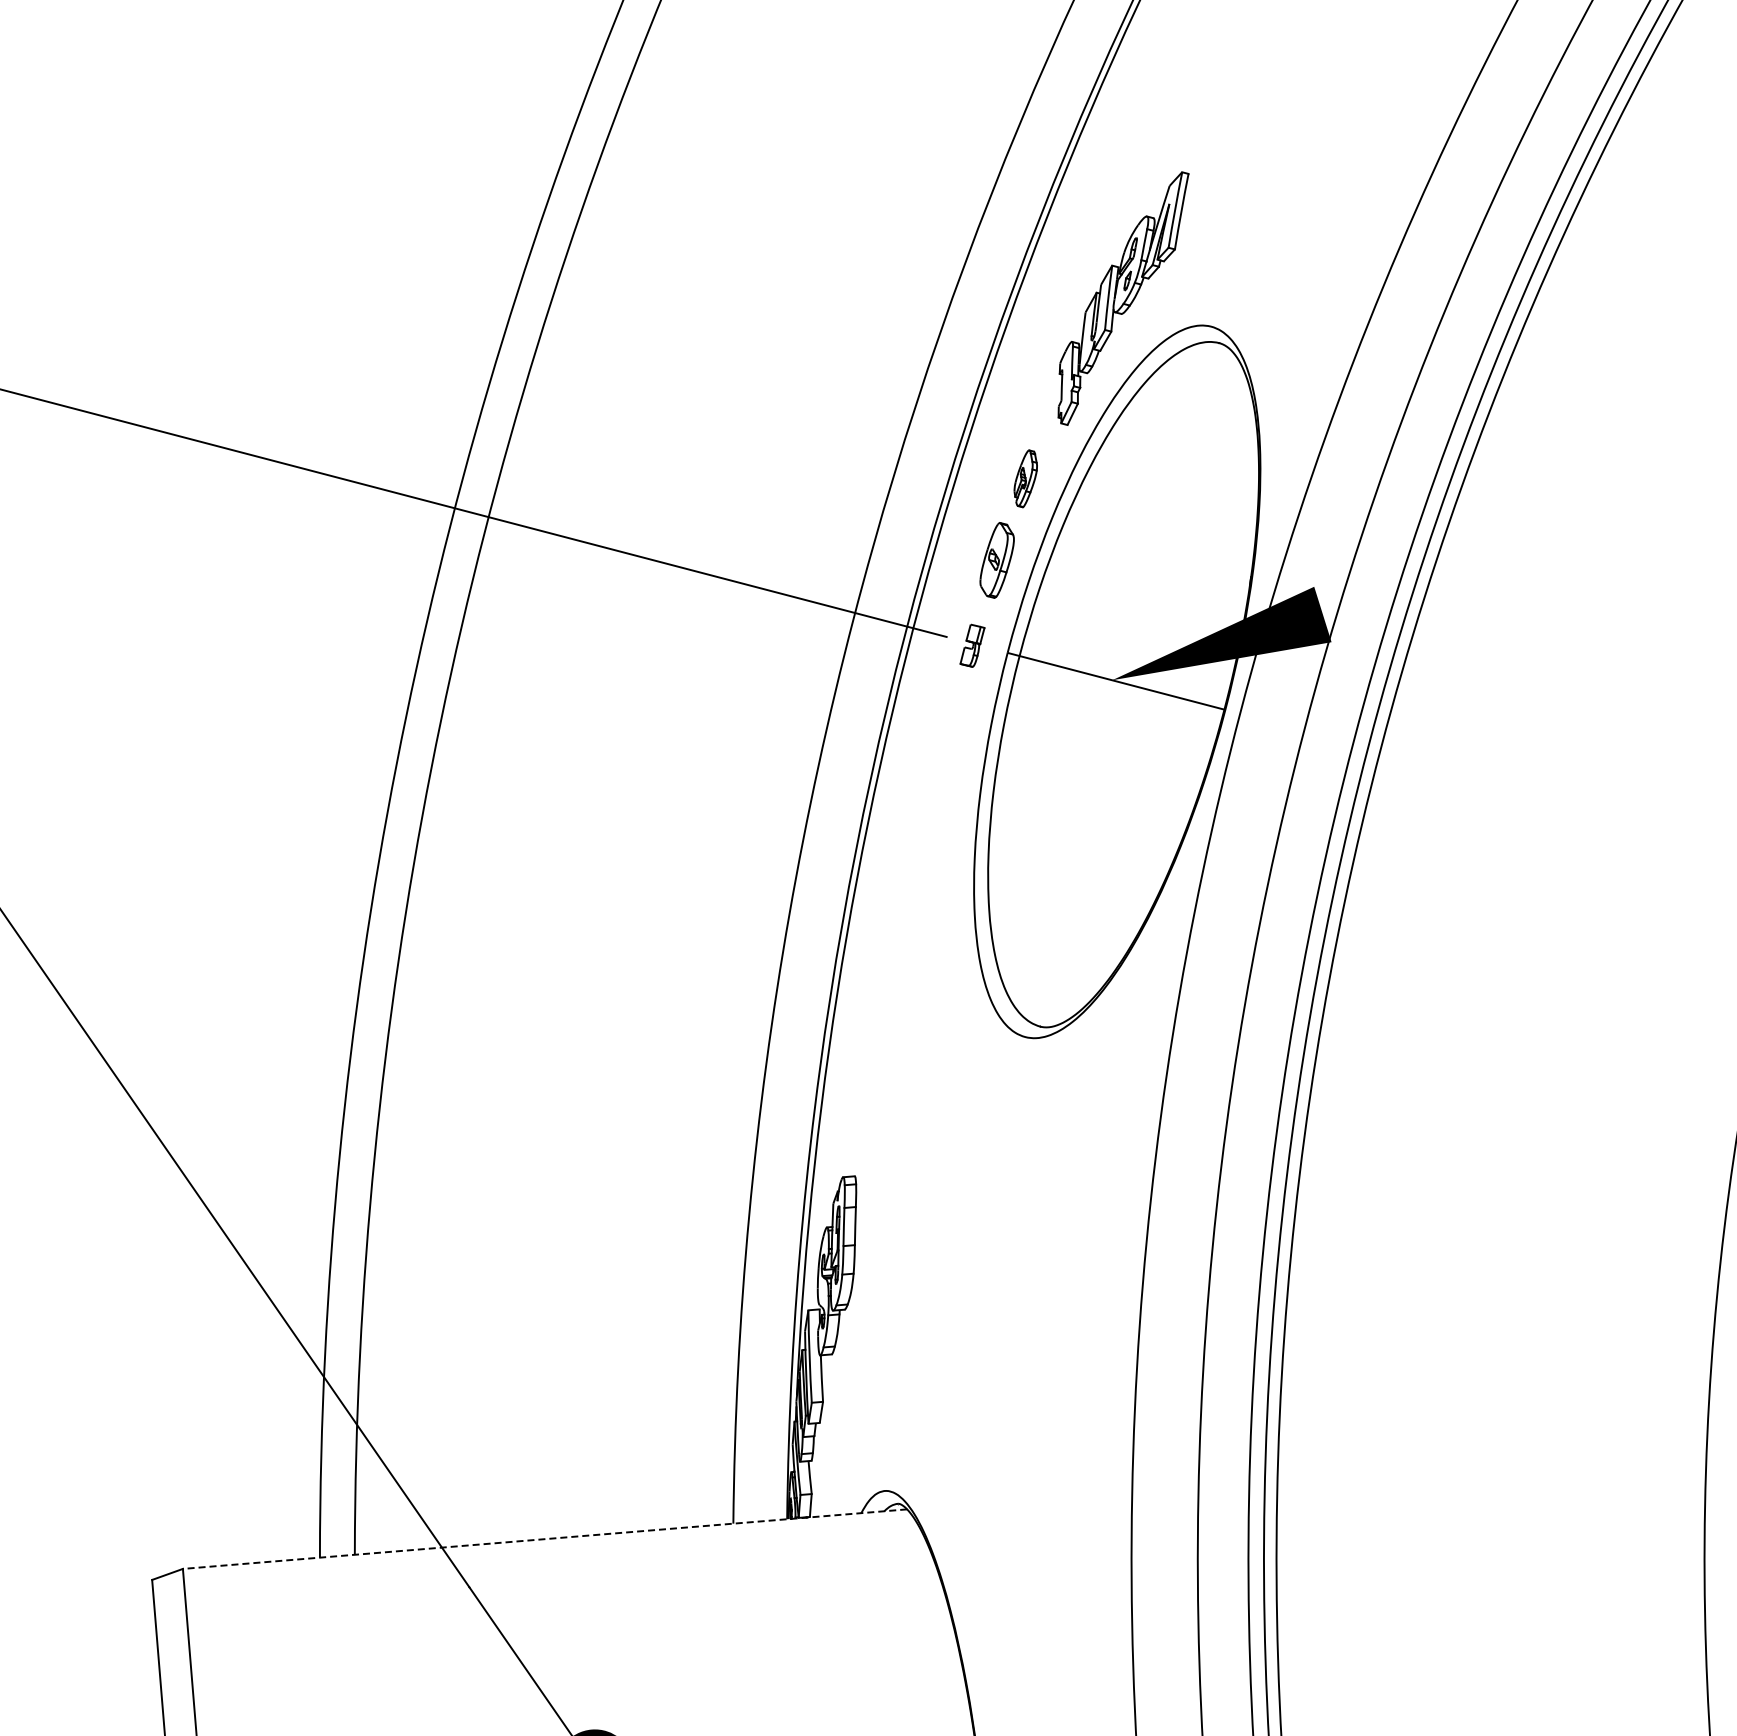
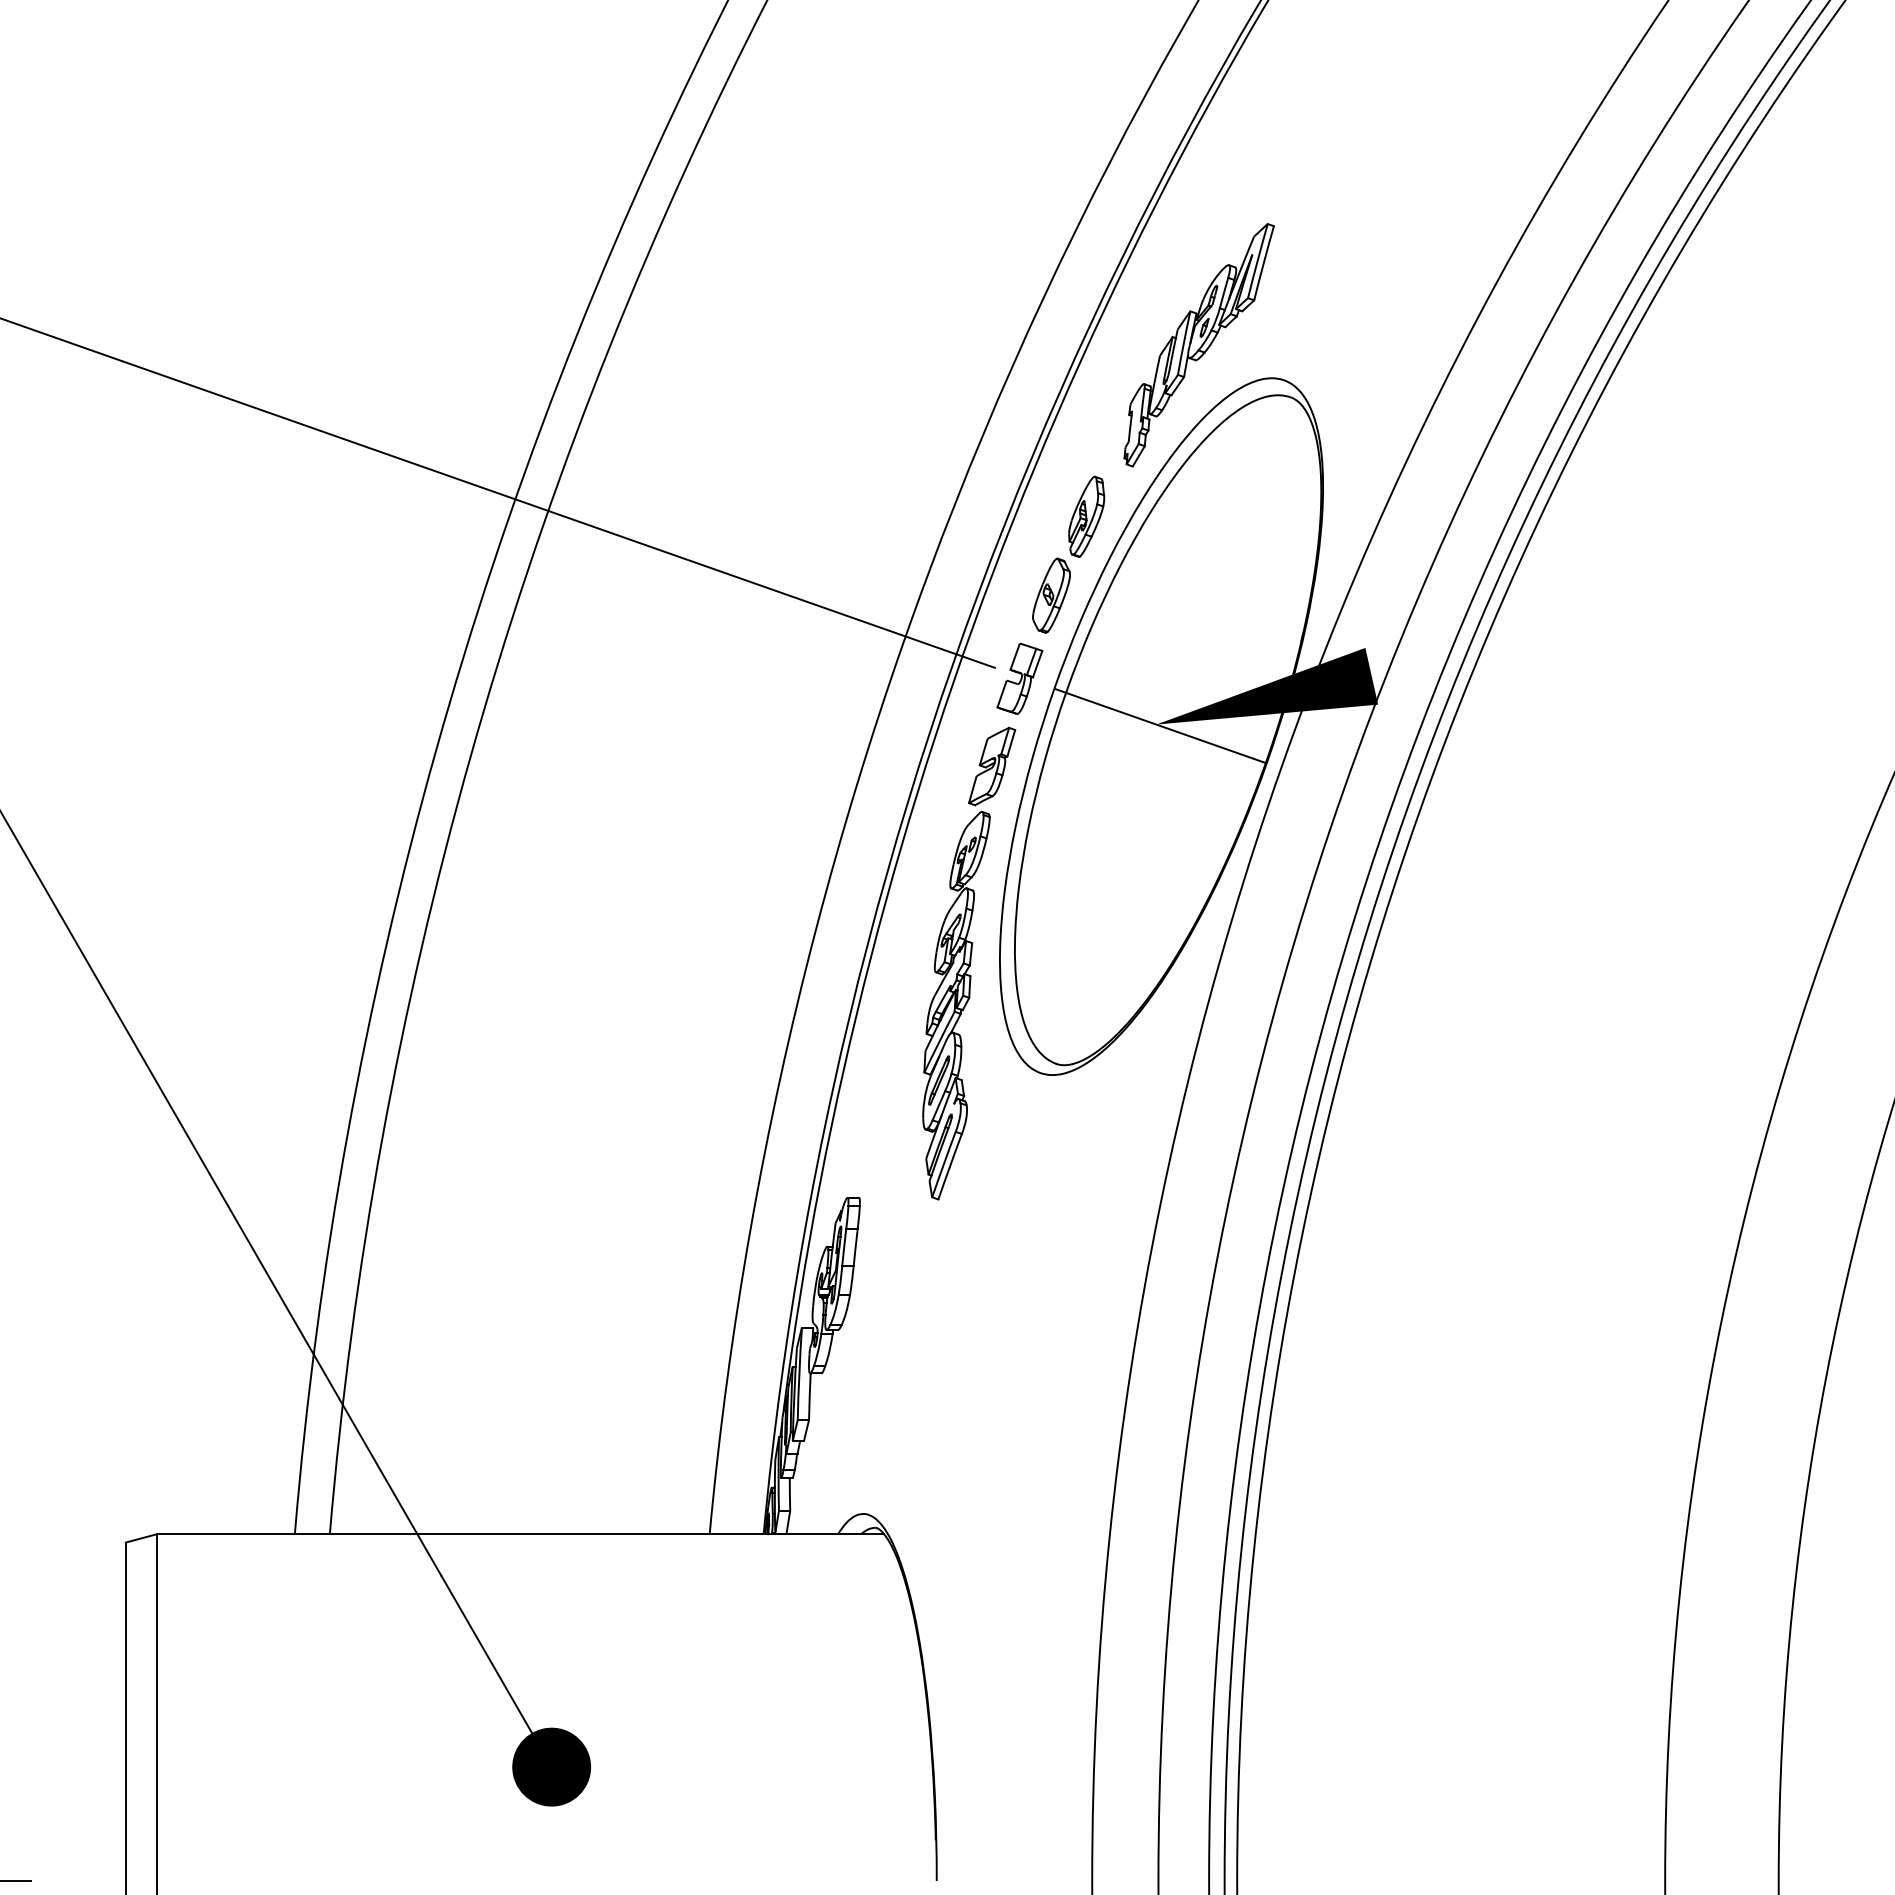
part: (1025, 478) -> (1086, 516), size x1.43
part: (972, 645) -> (1019, 678), size x1.67
part: (945, 933) -> (969, 963), added
line: (544, 1539) -> (520, 1534), dashed -> solid

